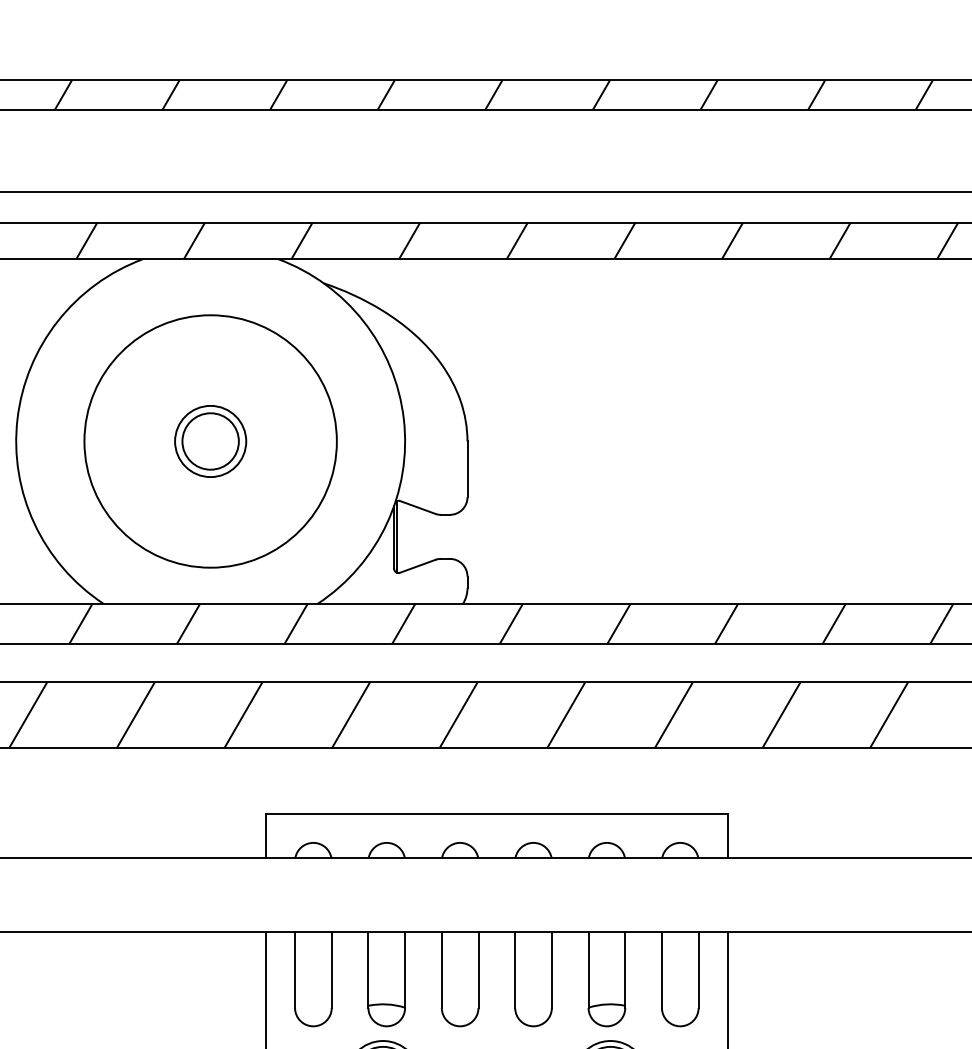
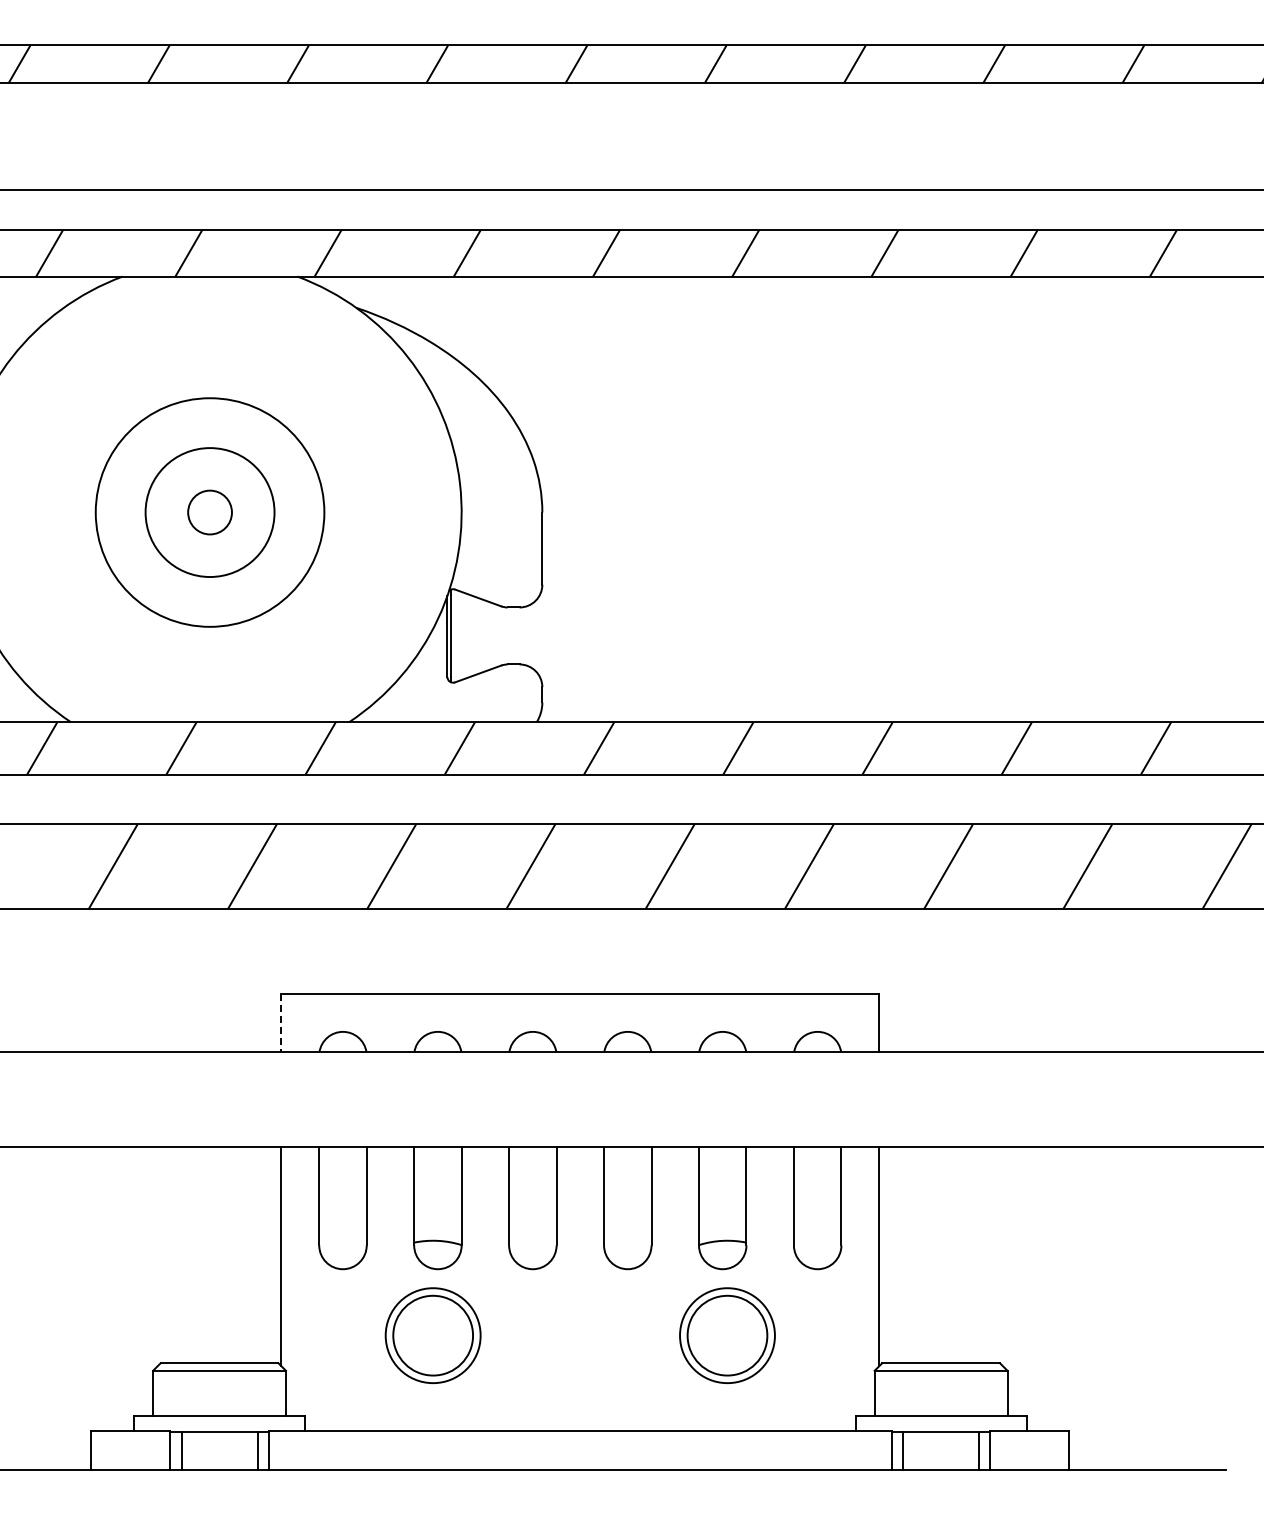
circle: (210, 441) -> (209, 512), size x0.6
circle: (210, 441) -> (209, 512), size x0.7
circle: (211, 441) -> (210, 512), size x1.4
line: (265, 835) -> (281, 1022), solid -> dashed

